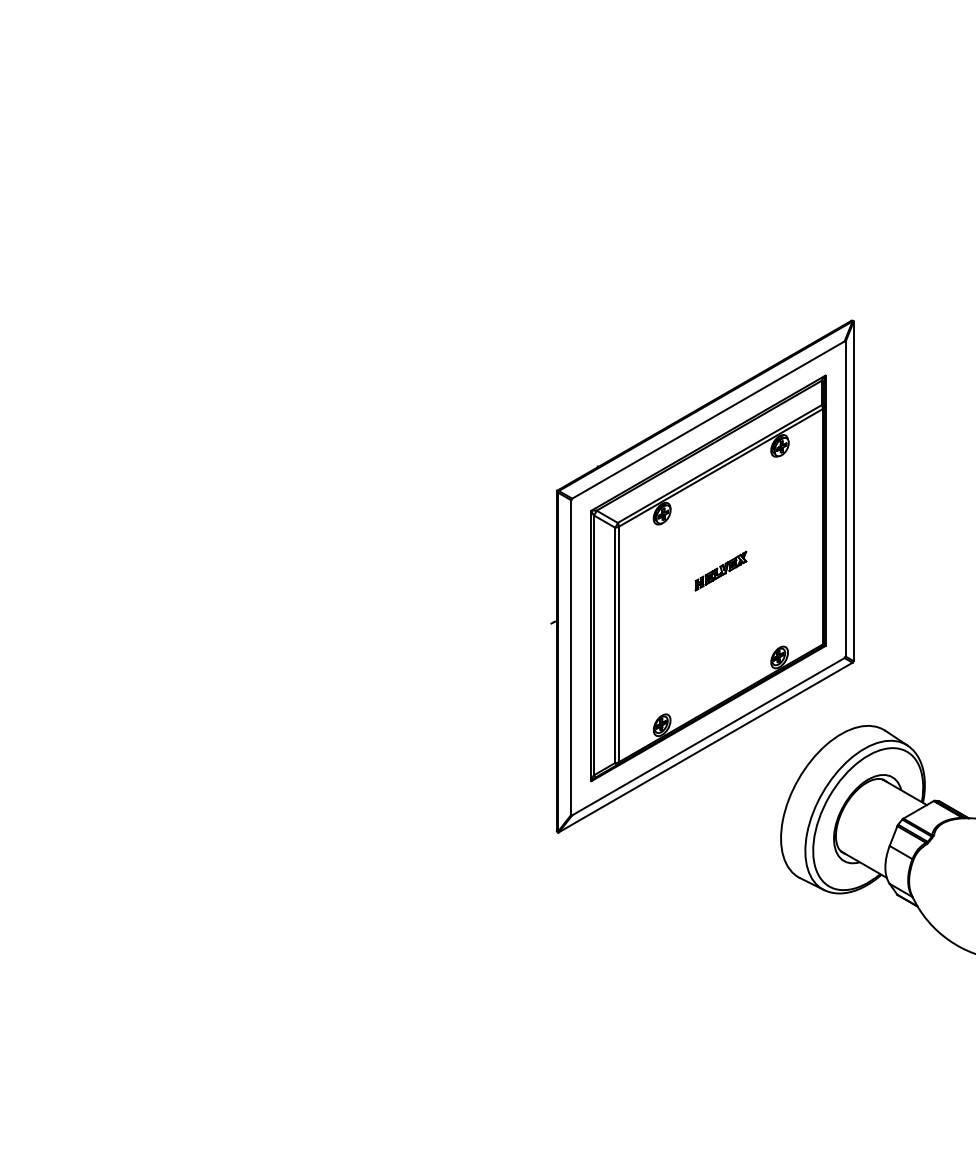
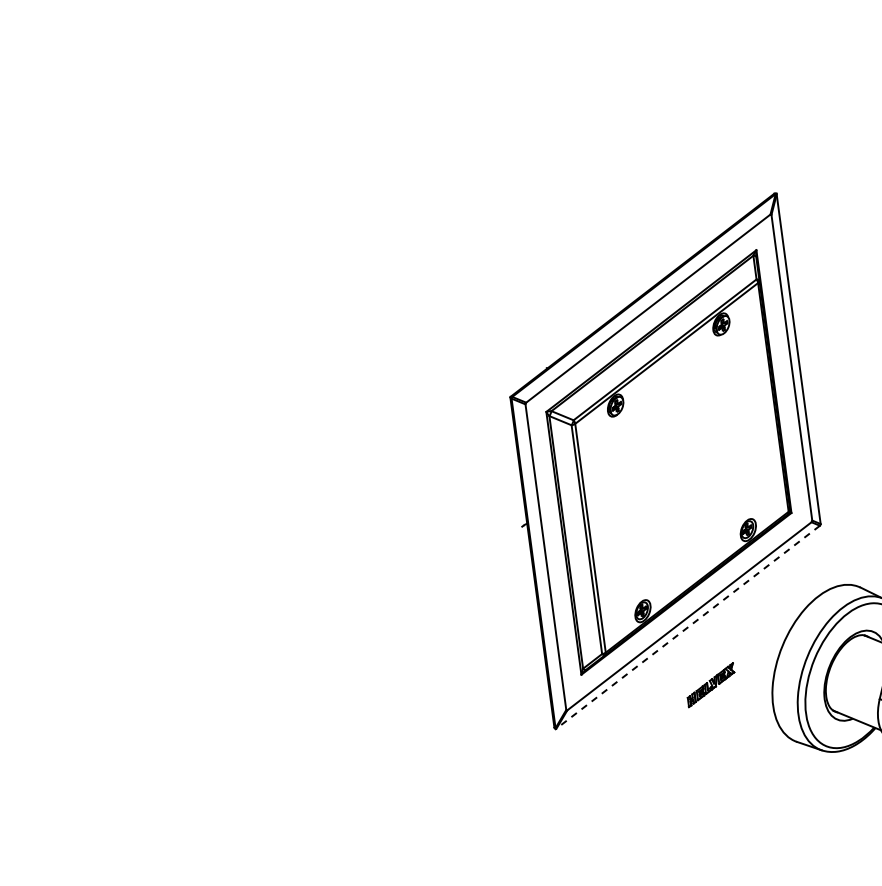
part: (720, 570) -> (710, 684), moved
line: (705, 747) -> (687, 627), solid -> dashed

